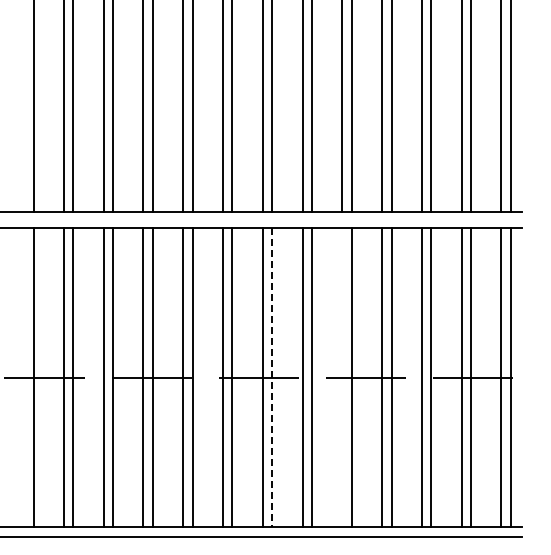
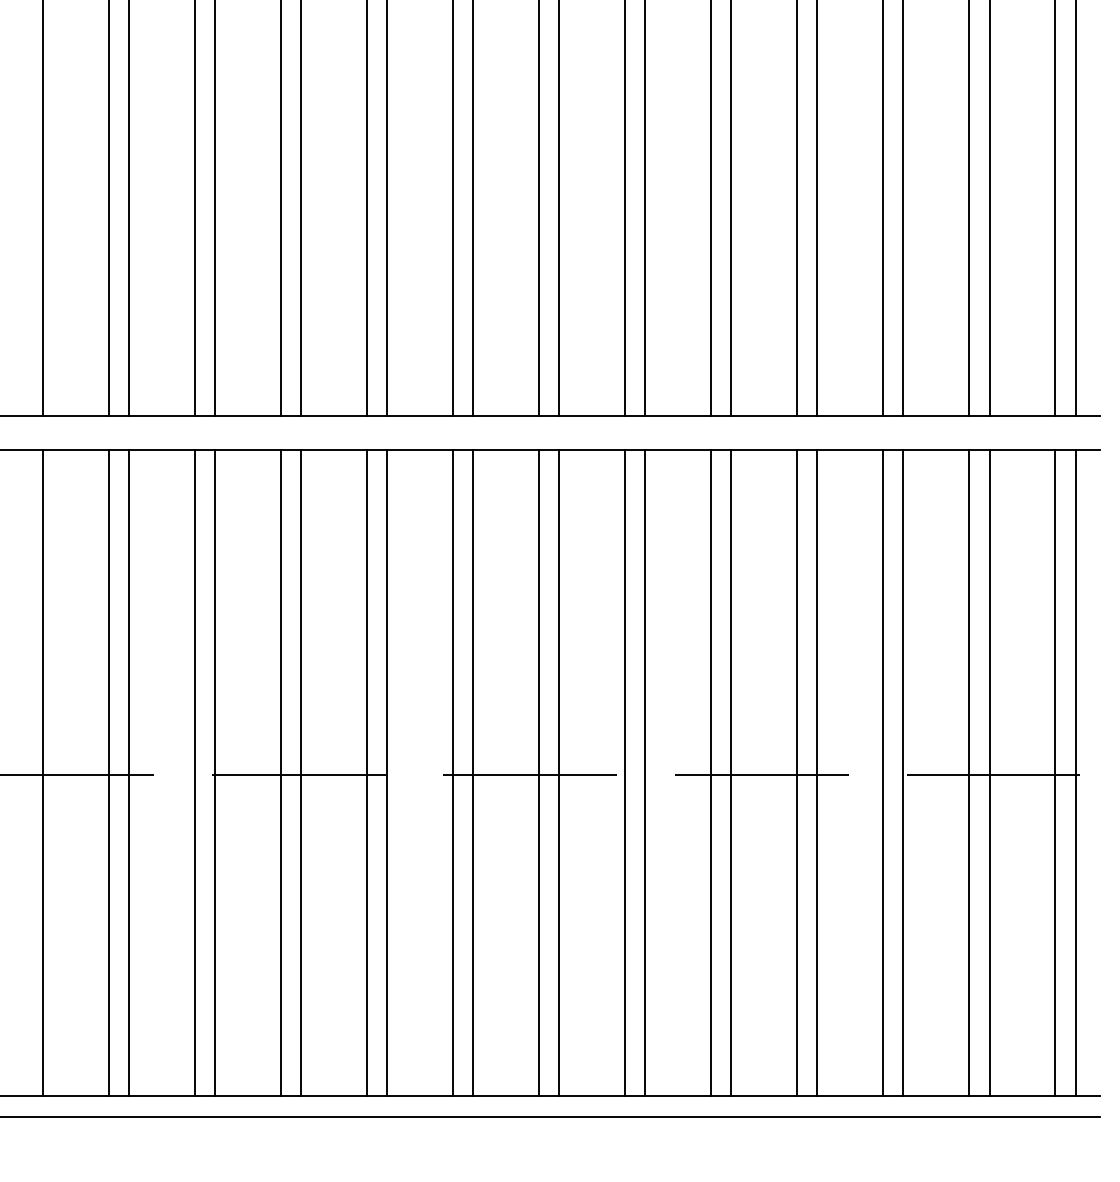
line: (342, 377) -> (711, 772), added
line: (272, 378) -> (559, 775), dashed -> solid

